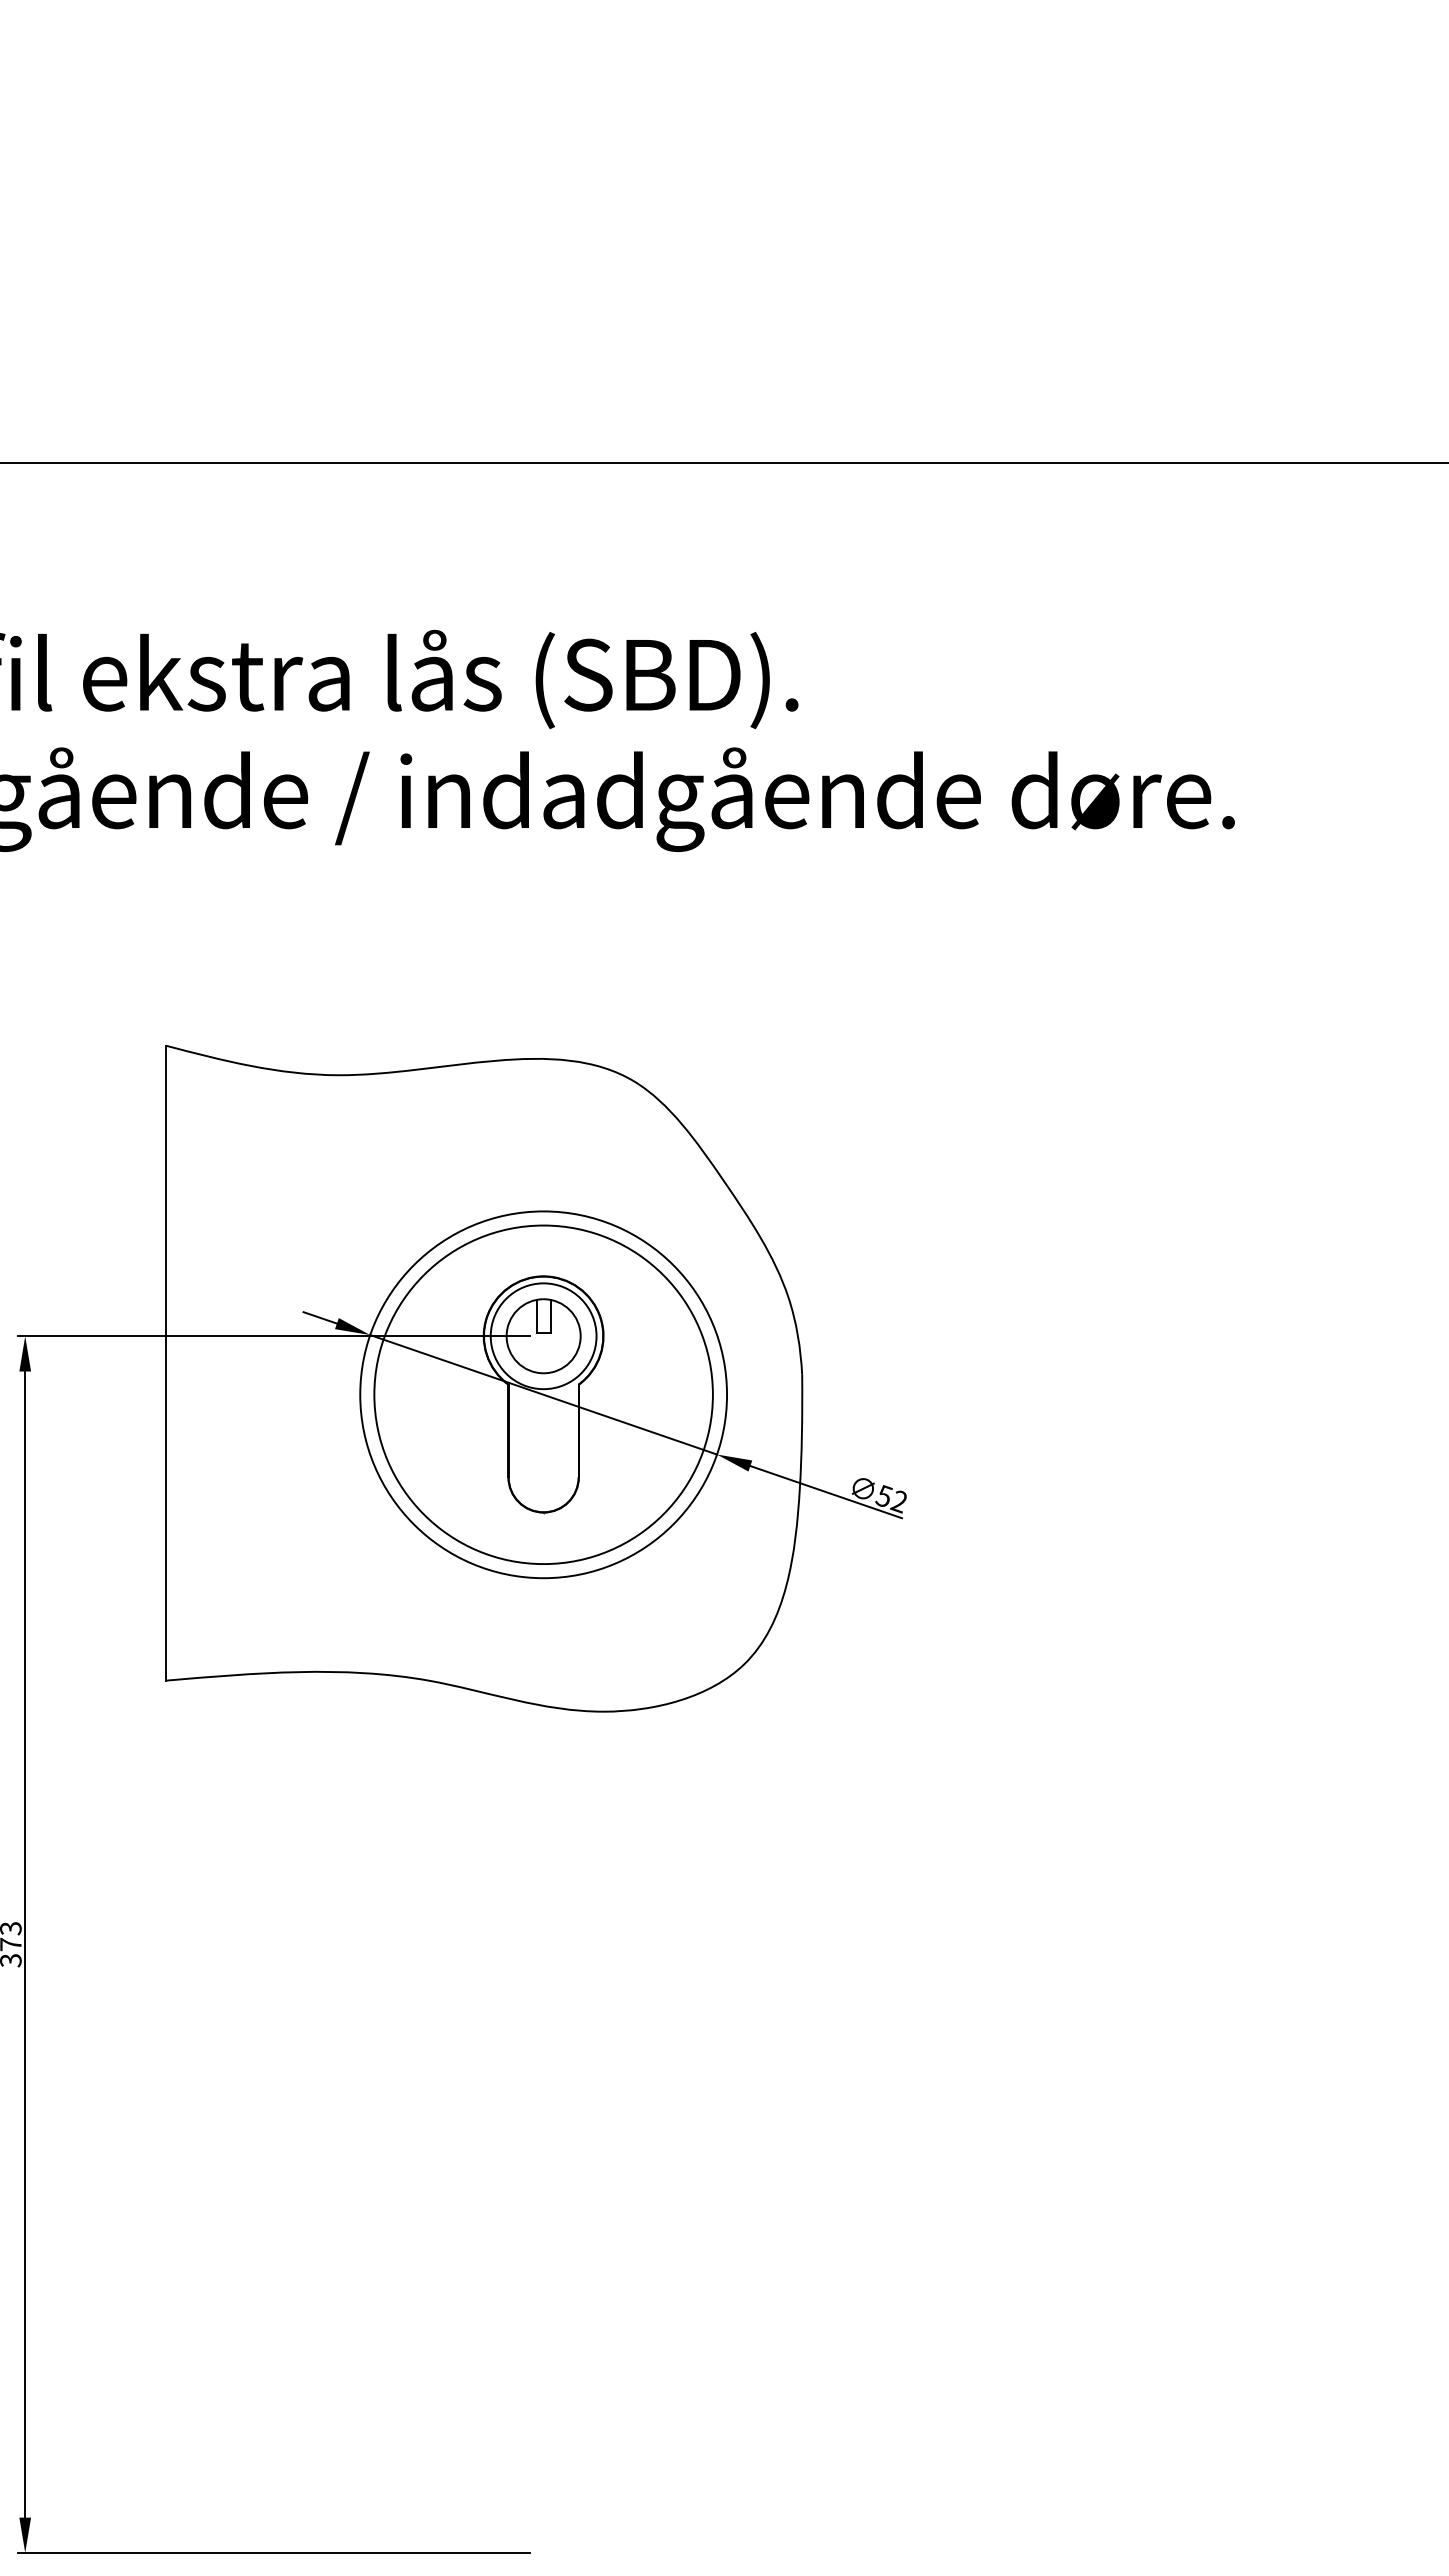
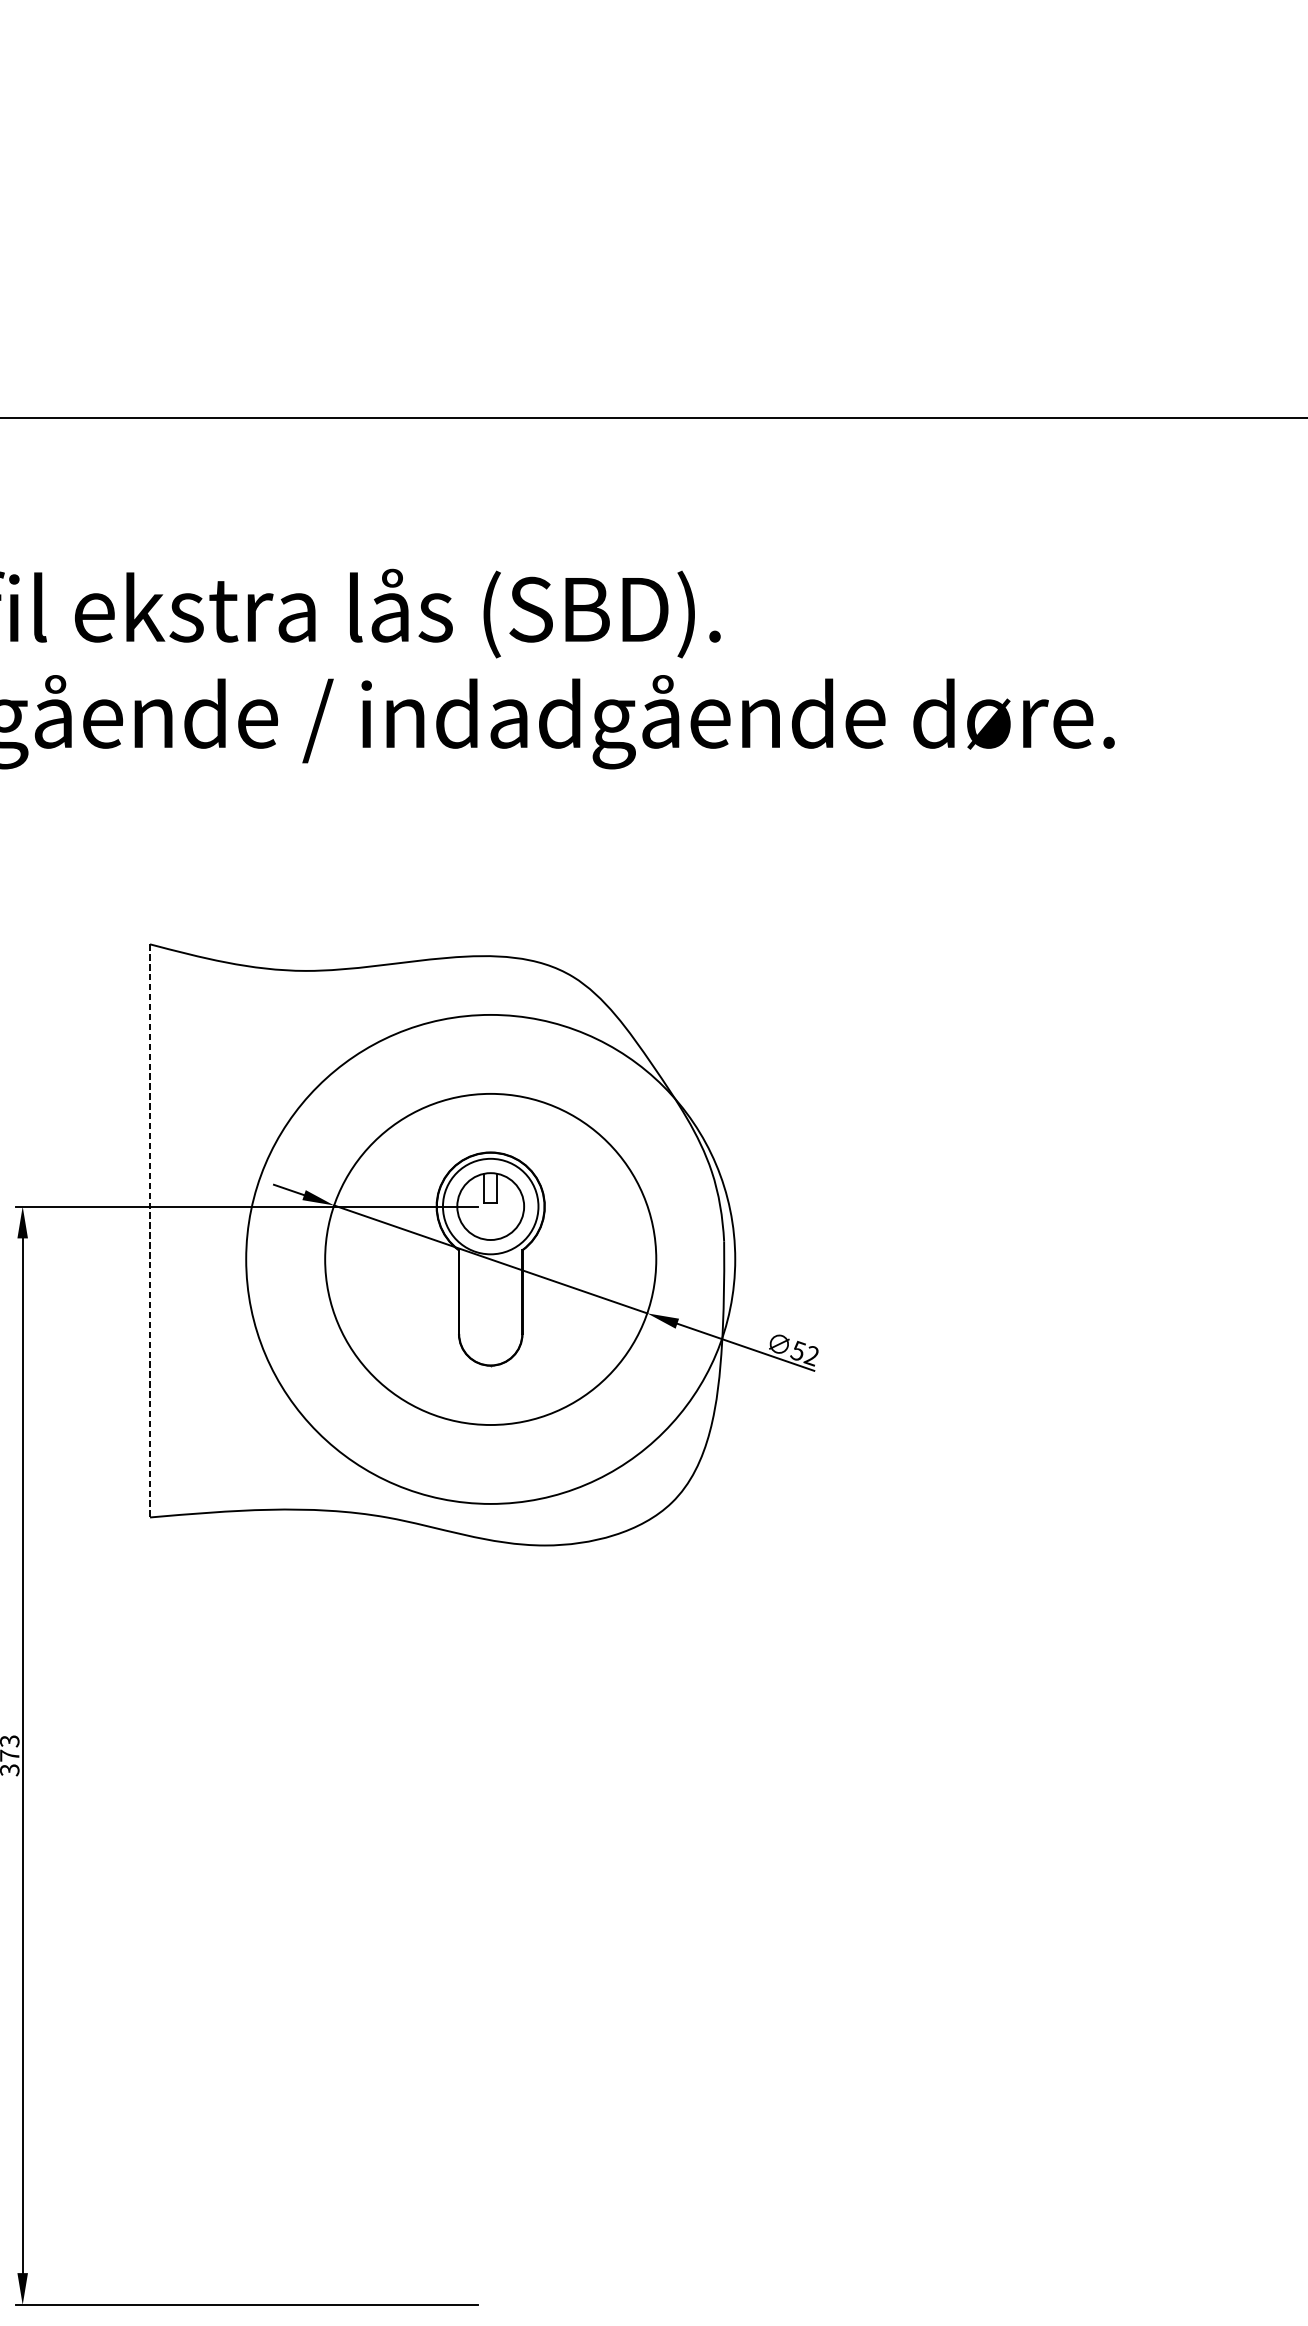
line: (166, 1363) -> (150, 1231), solid -> dashed
circle: (543, 1394) -> (490, 1259), size x1.6

